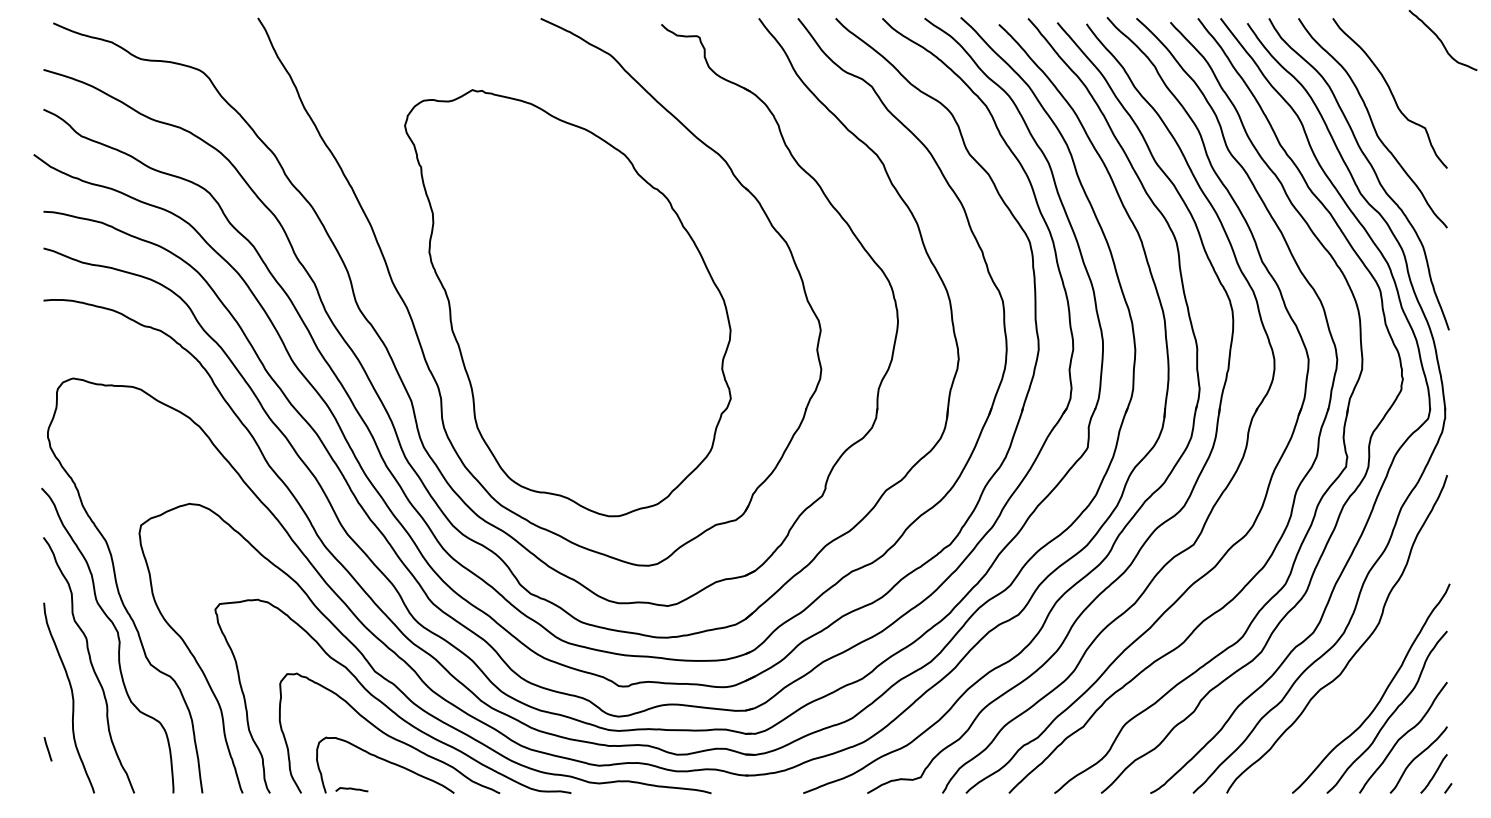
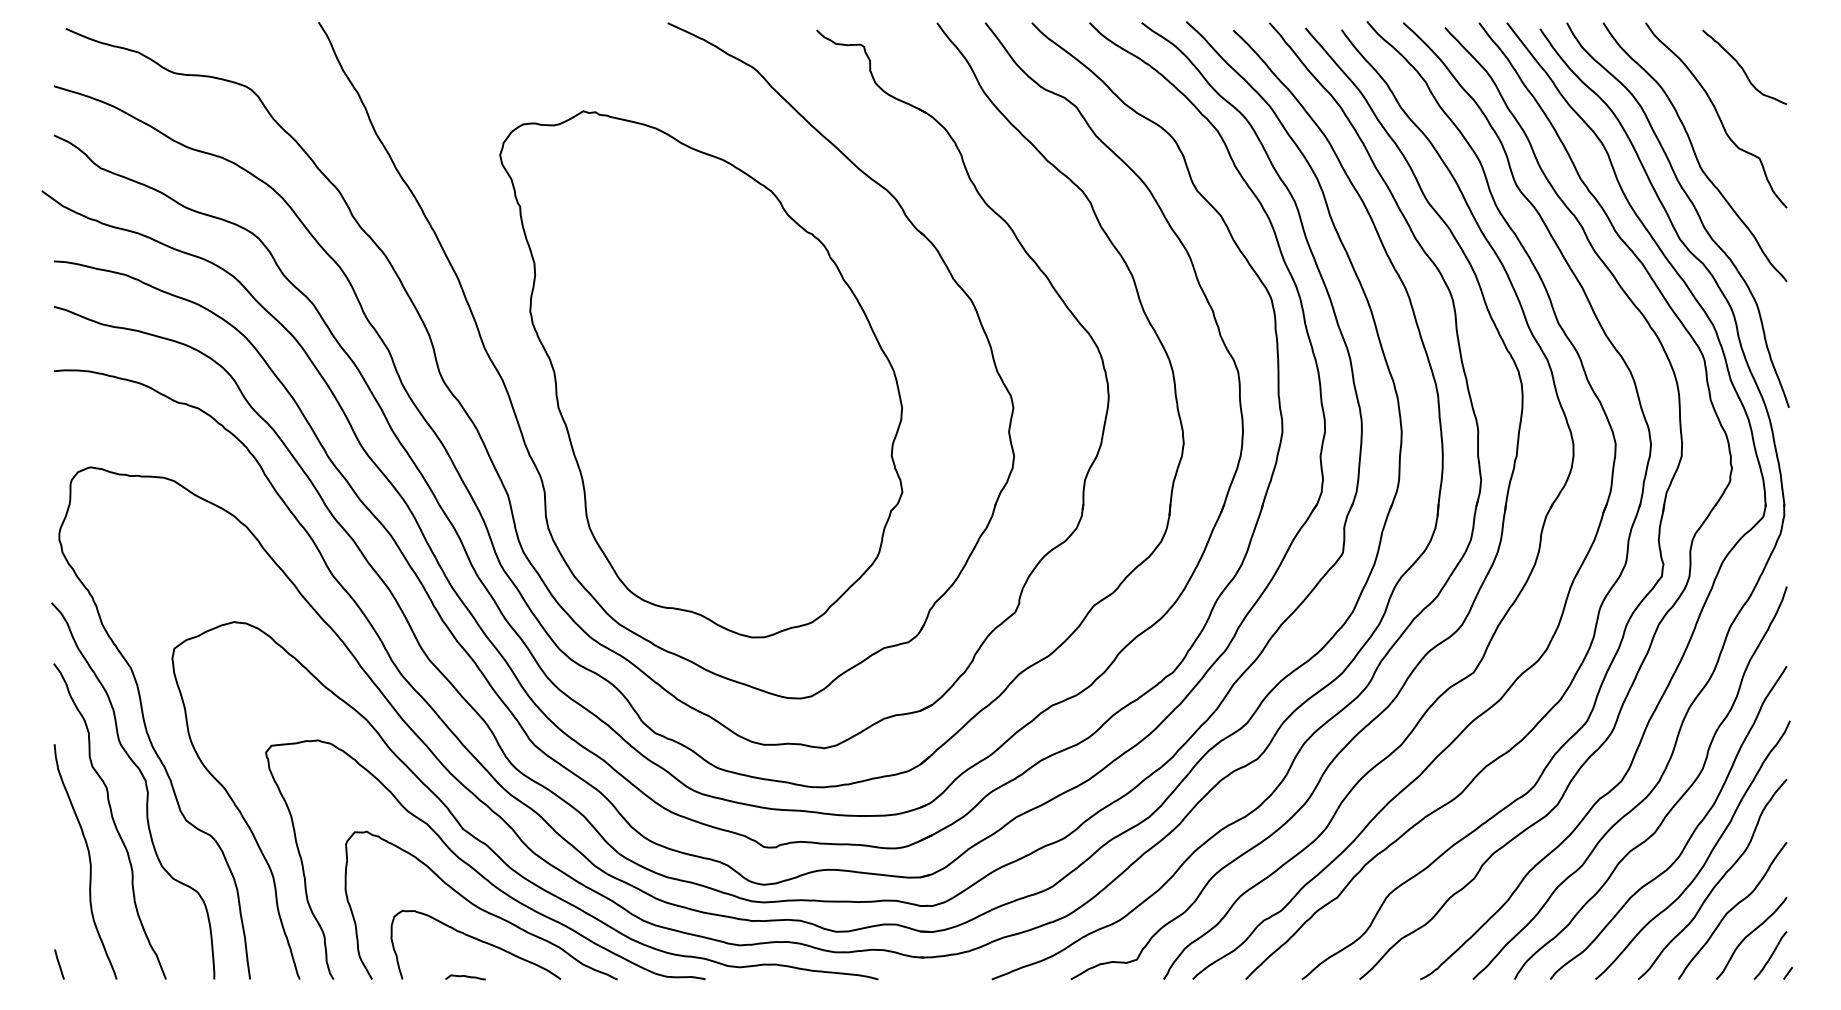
curve: (1441, 40) -> (1742, 67), moved
curve: (1369, 675) -> (1690, 833), added
line: (47, 749) -> (58, 964), moved
curve: (351, 789) -> (464, 977), moved

